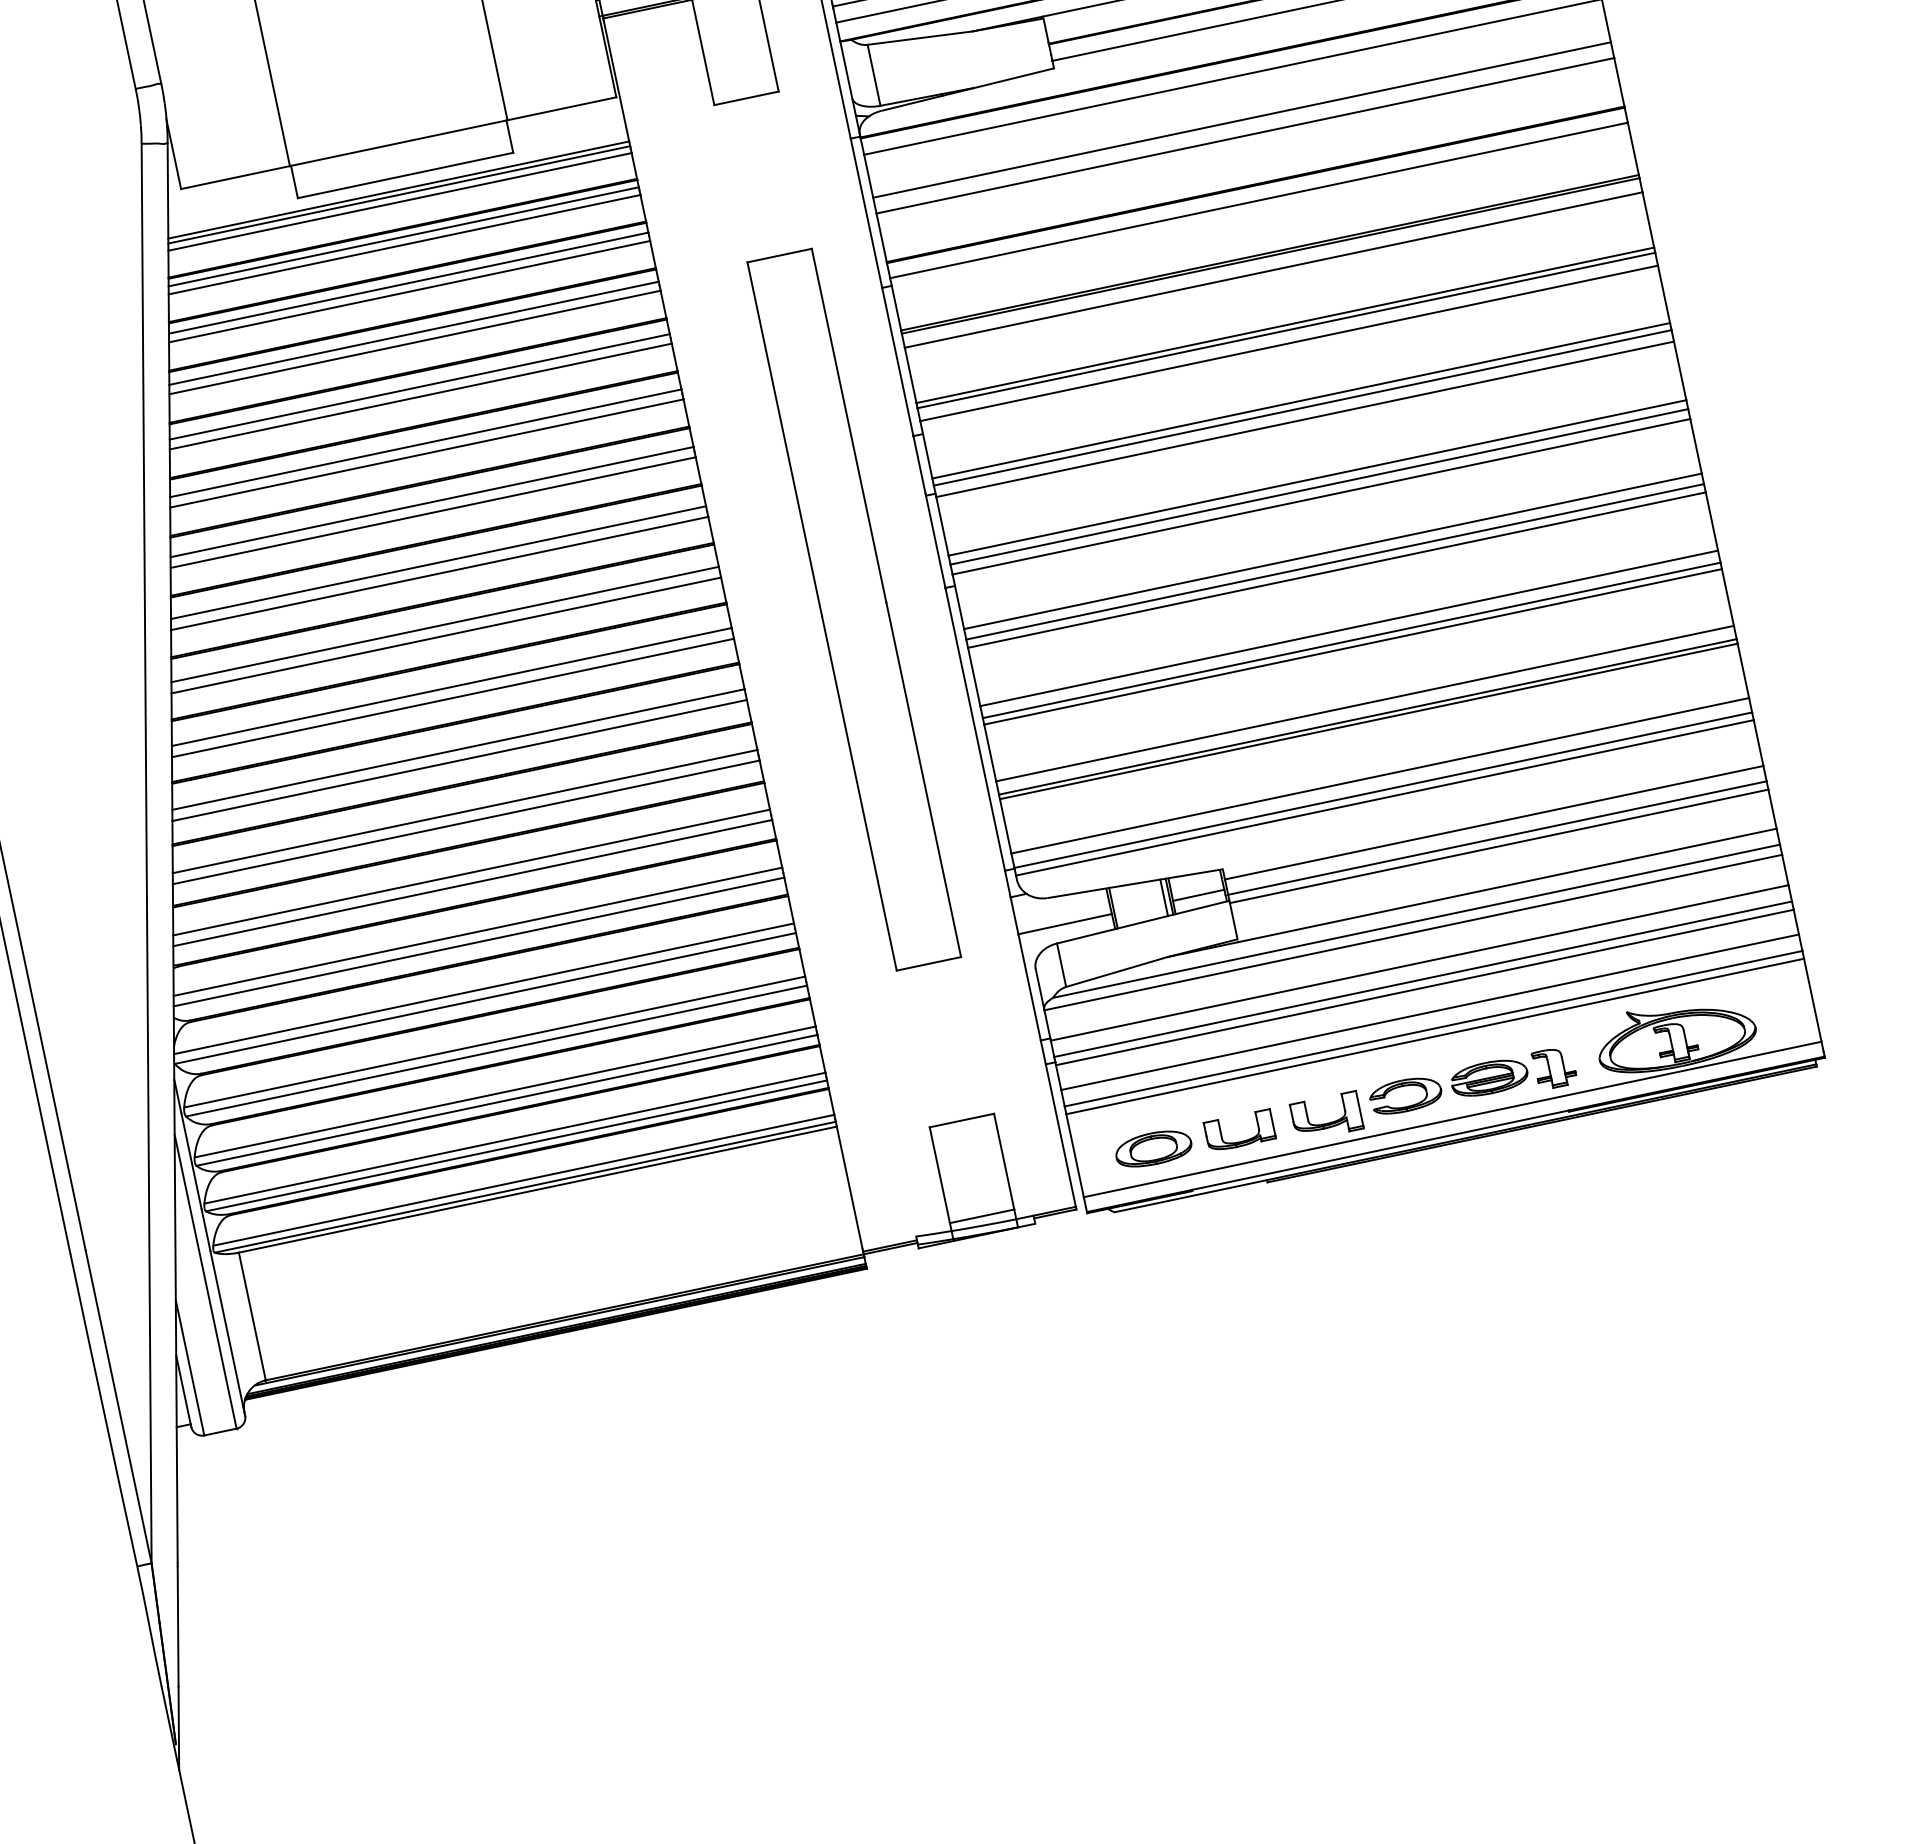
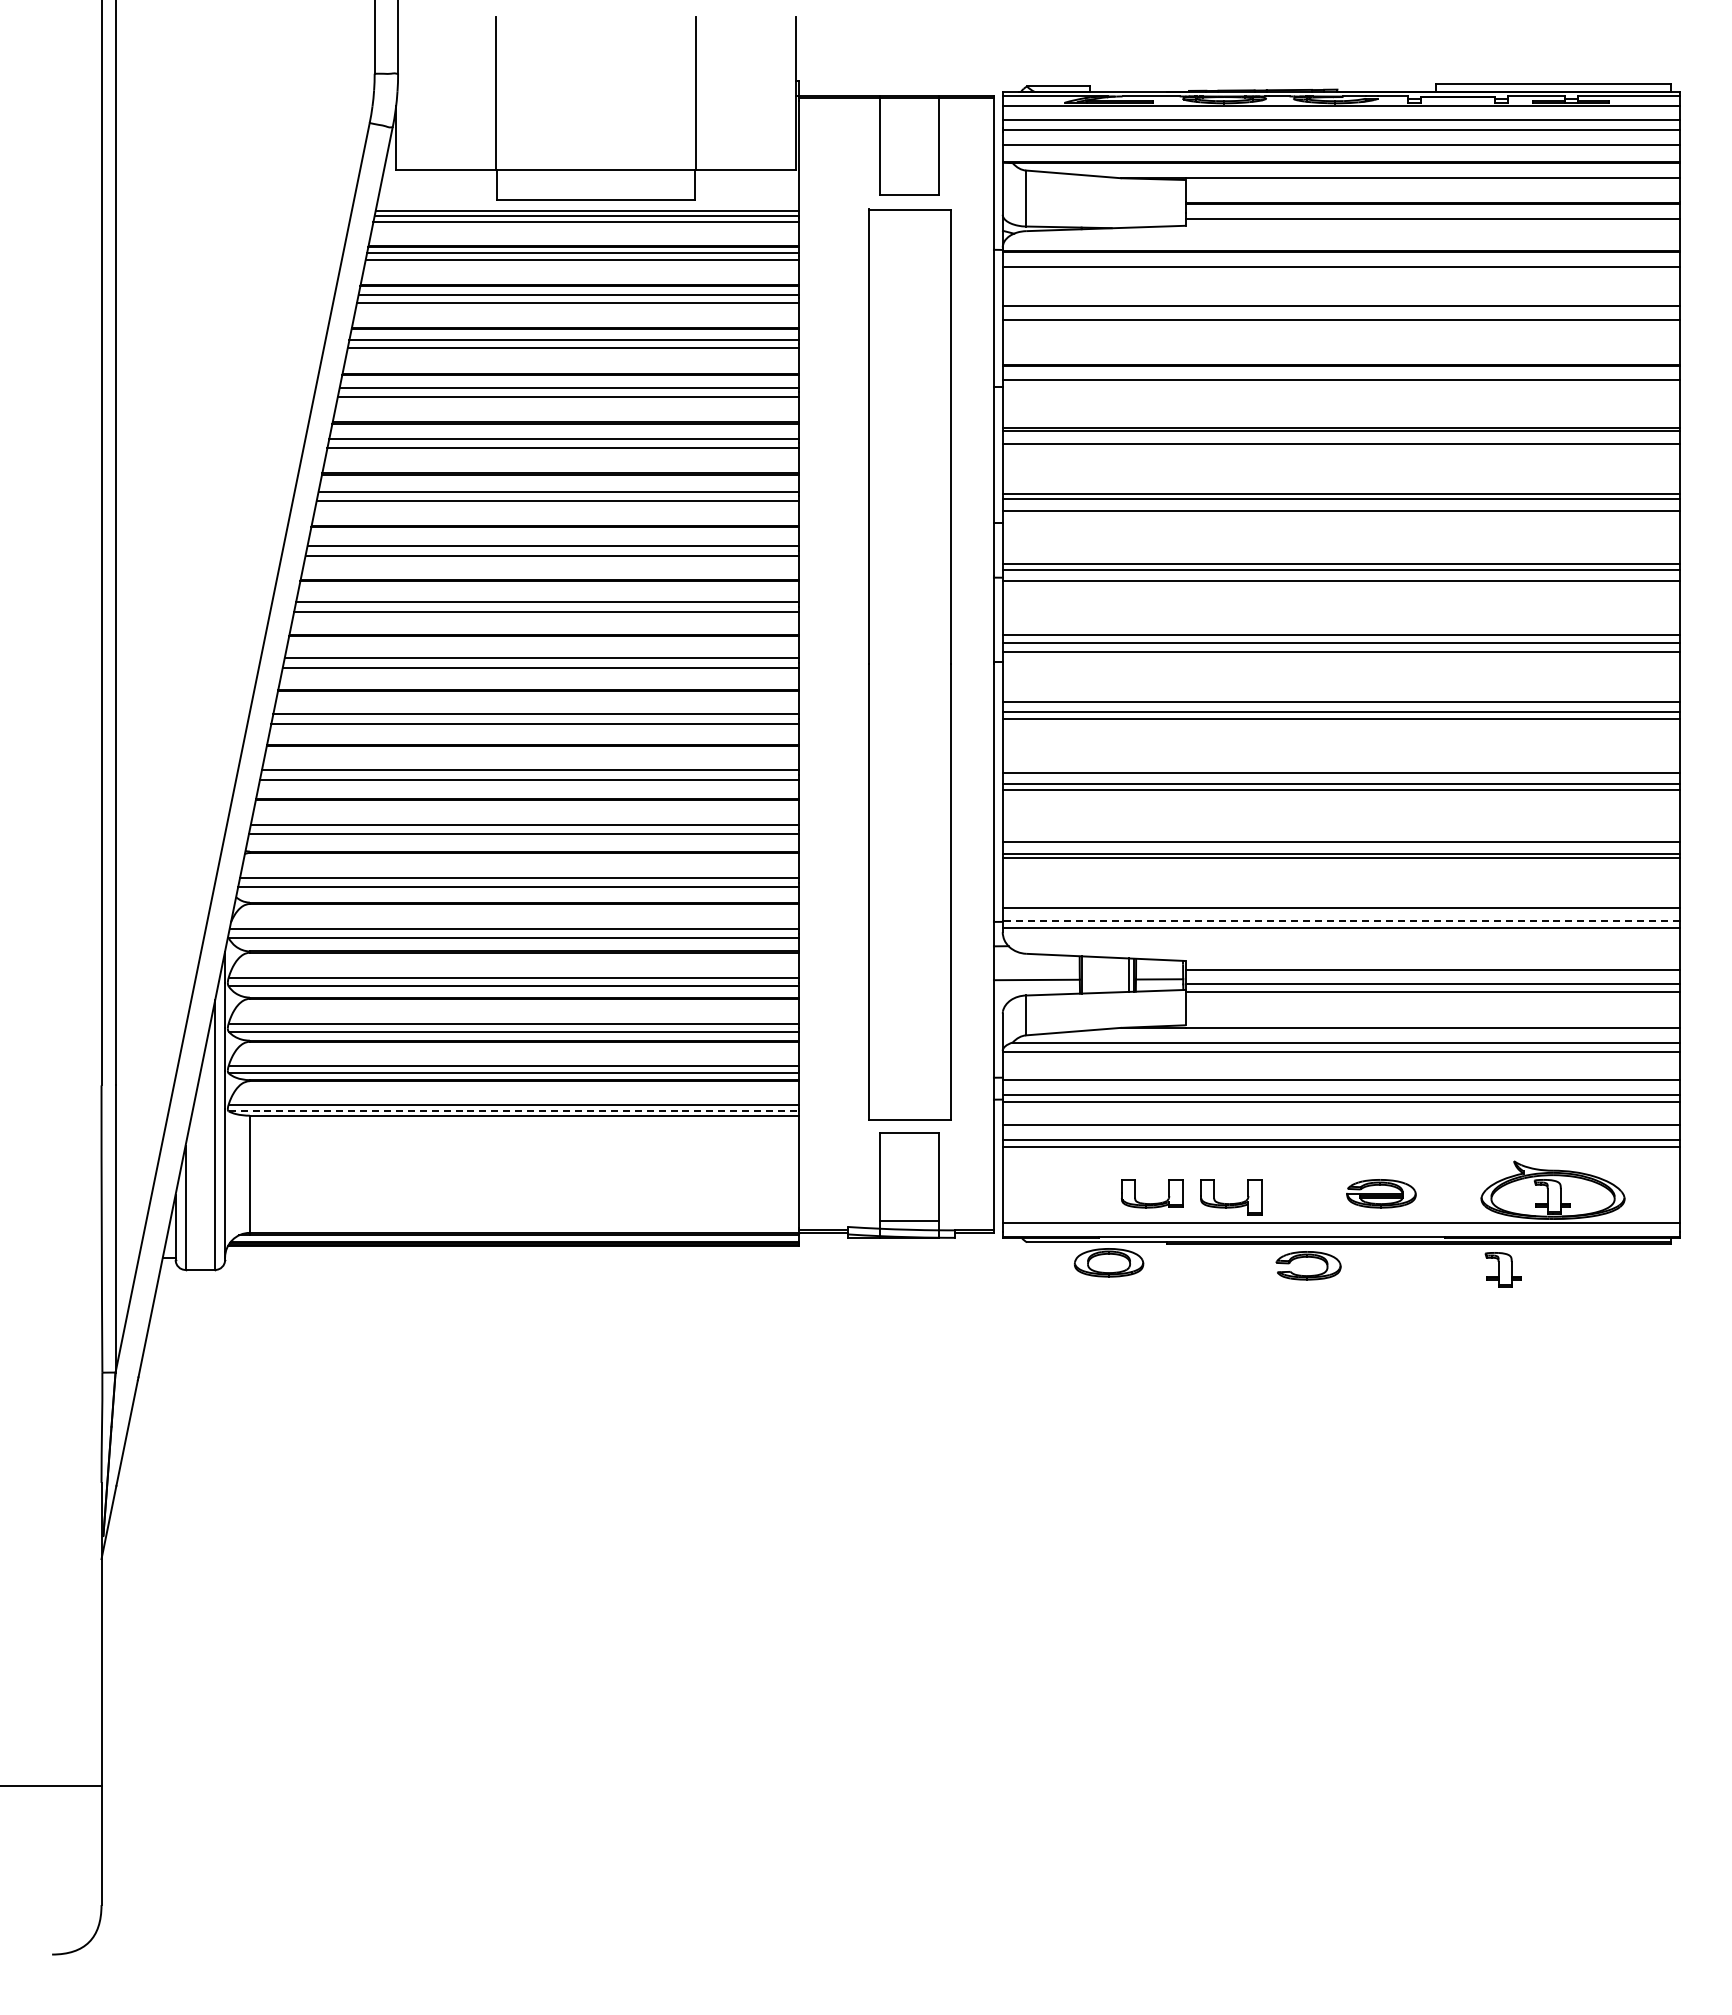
part: (853, 609) -> (909, 664), size x1.4
line: (1383, 790) -> (1341, 921), solid -> dashed
part: (1553, 1067) -> (1502, 1269), moved
part: (1403, 1086) -> (1308, 1257), moved
part: (1152, 1148) -> (1108, 1262), moved
line: (526, 1187) -> (514, 1111), solid -> dashed

